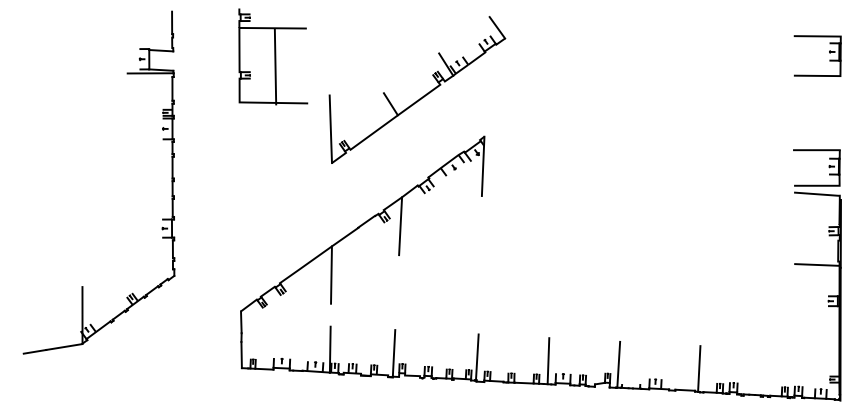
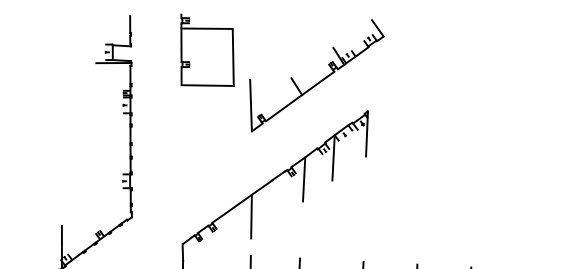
line: (275, 66) -> (233, 57), moved
line: (438, 197) -> (333, 157), added

